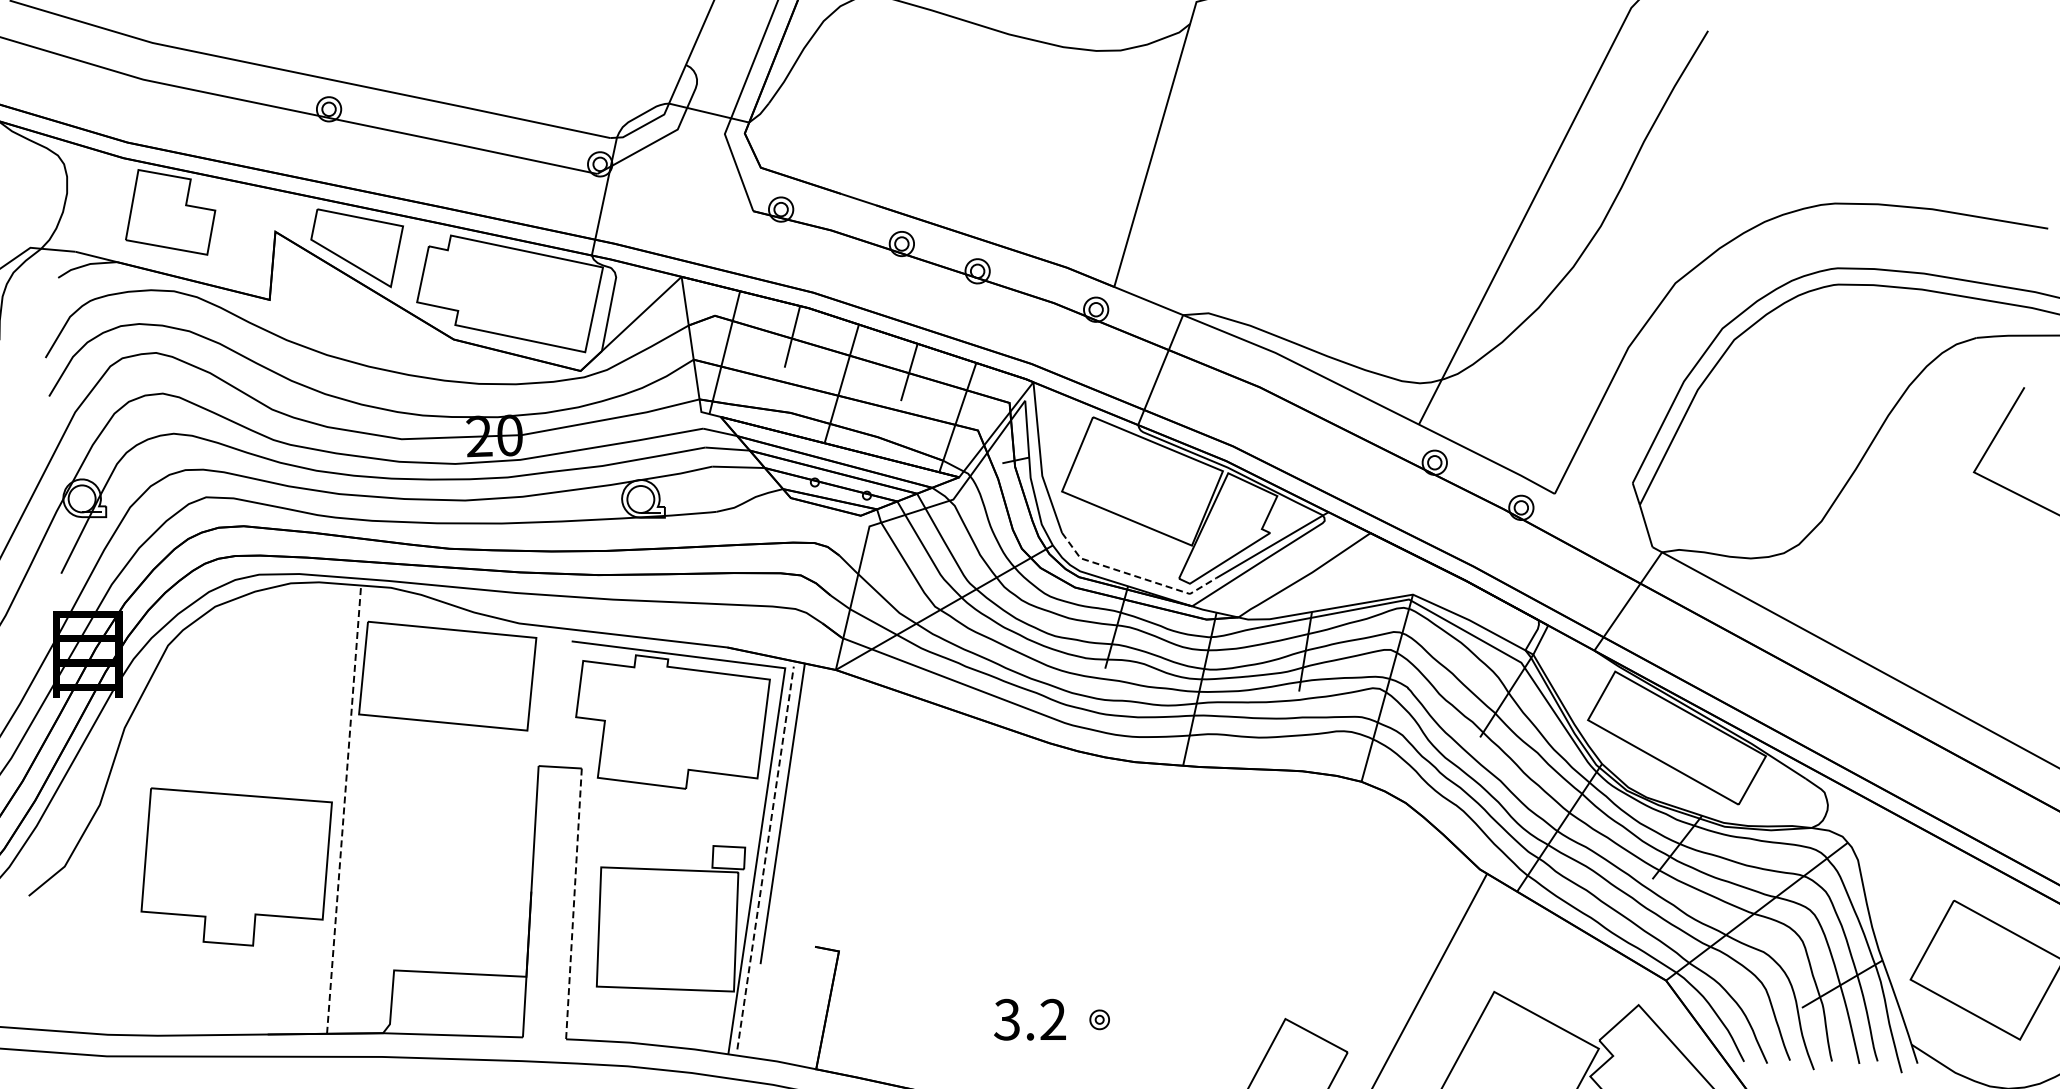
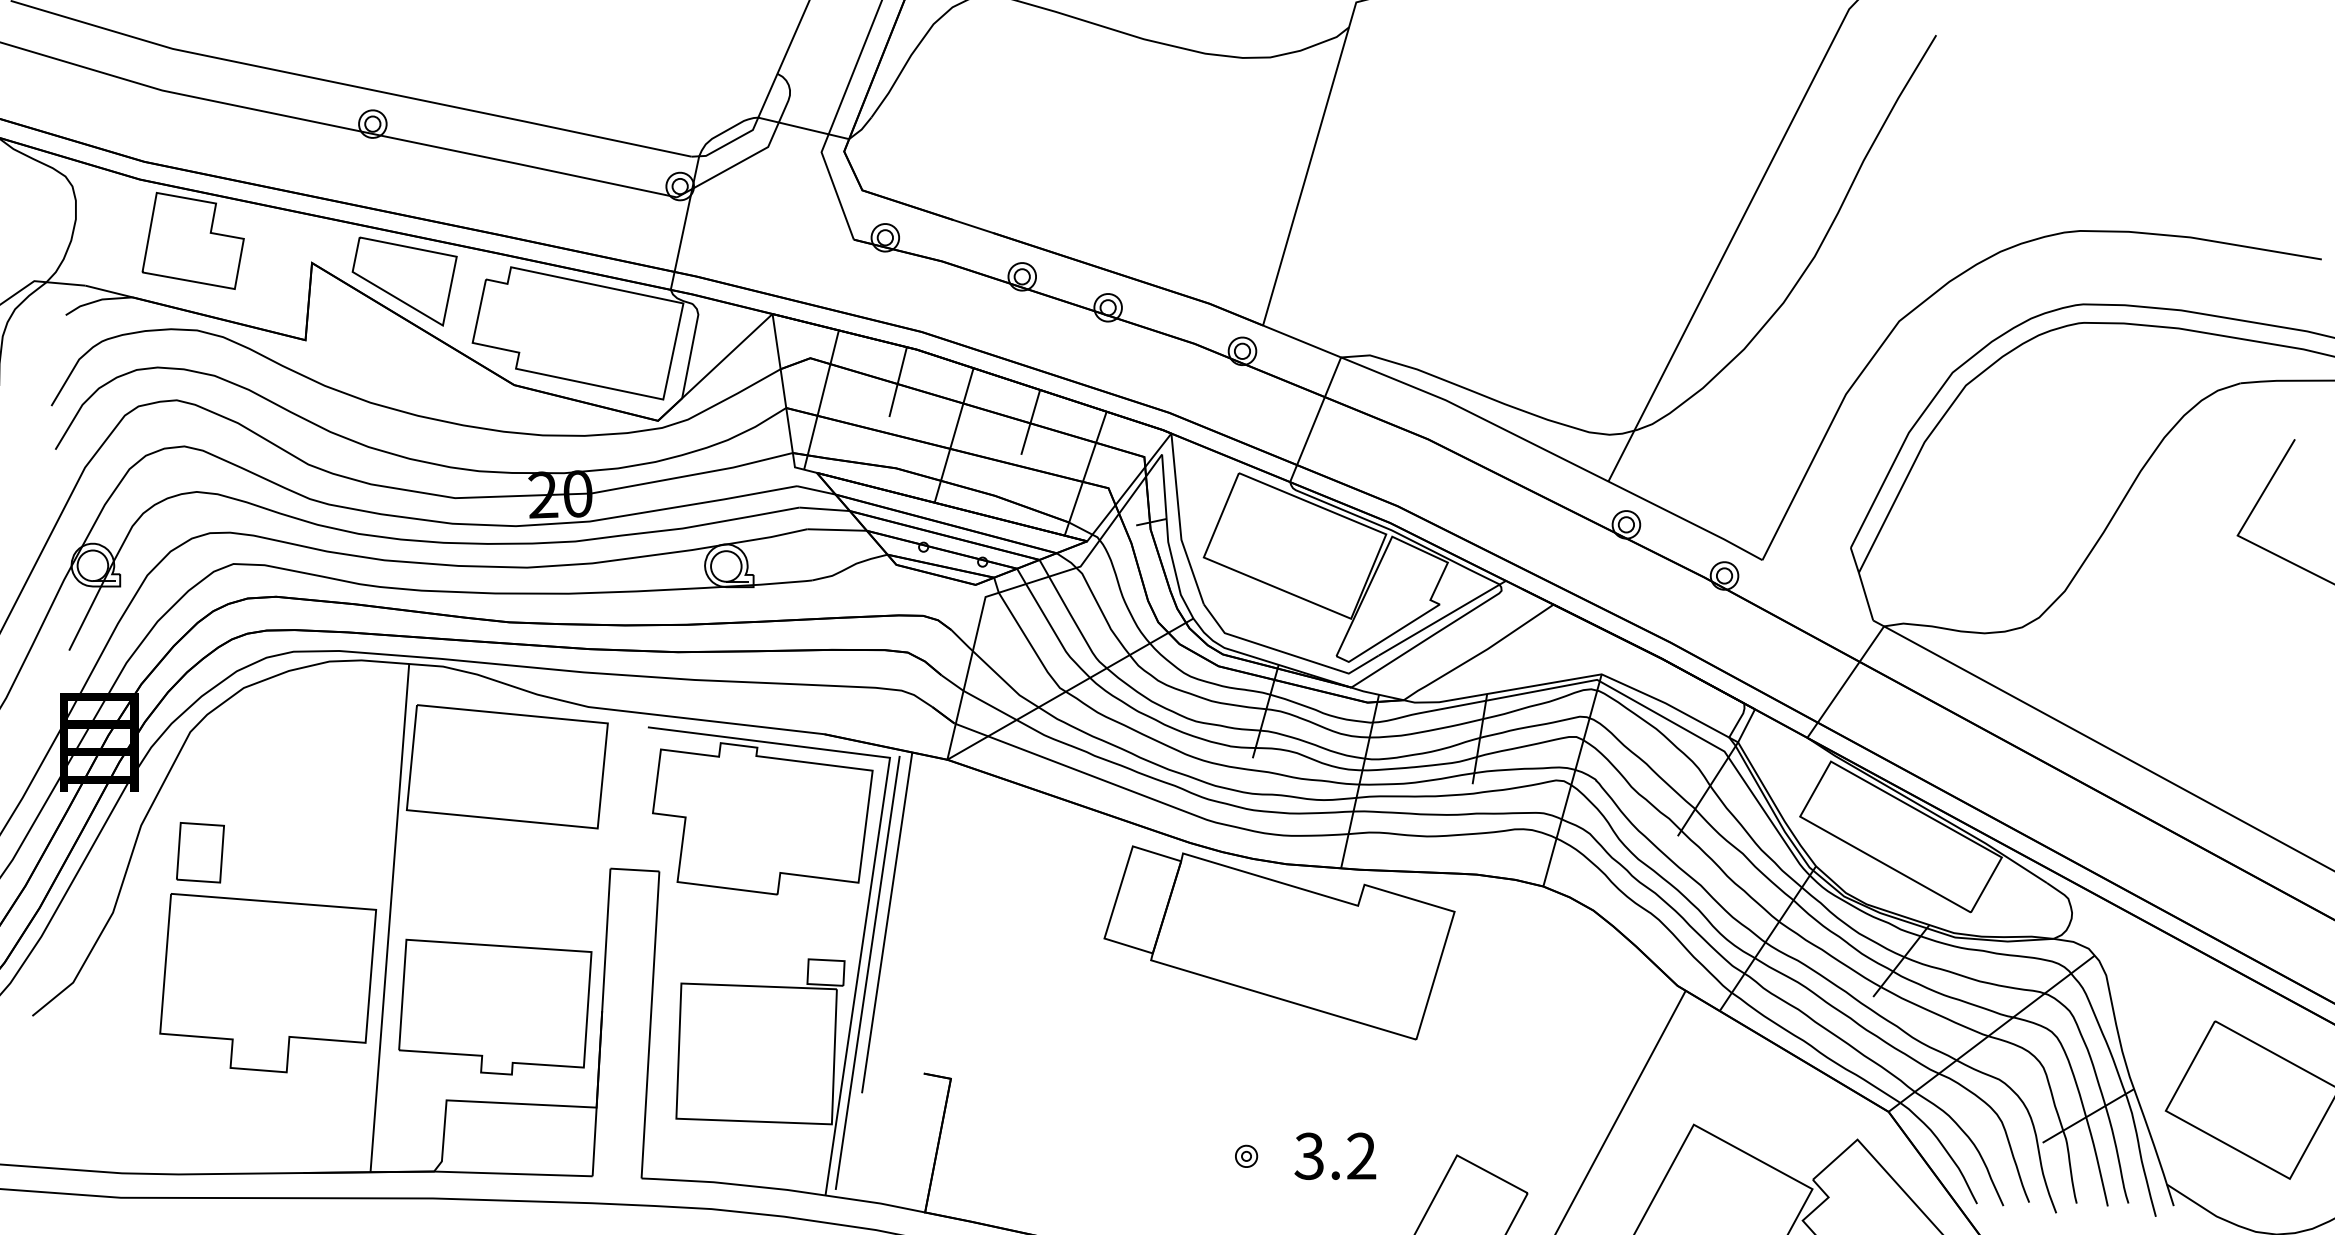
line: (1135, 576) -> (1287, 653), dashed -> solid
part: (176, 751) -> (199, 852), added
line: (344, 809) -> (390, 917), dashed -> solid
part: (1128, 831) -> (1279, 942), added
line: (765, 857) -> (867, 972), dashed -> solid
part: (436, 887) -> (494, 1006), added
line: (573, 903) -> (649, 1024), dashed -> solid
text: (1029, 1019) -> (1334, 1156), moved

